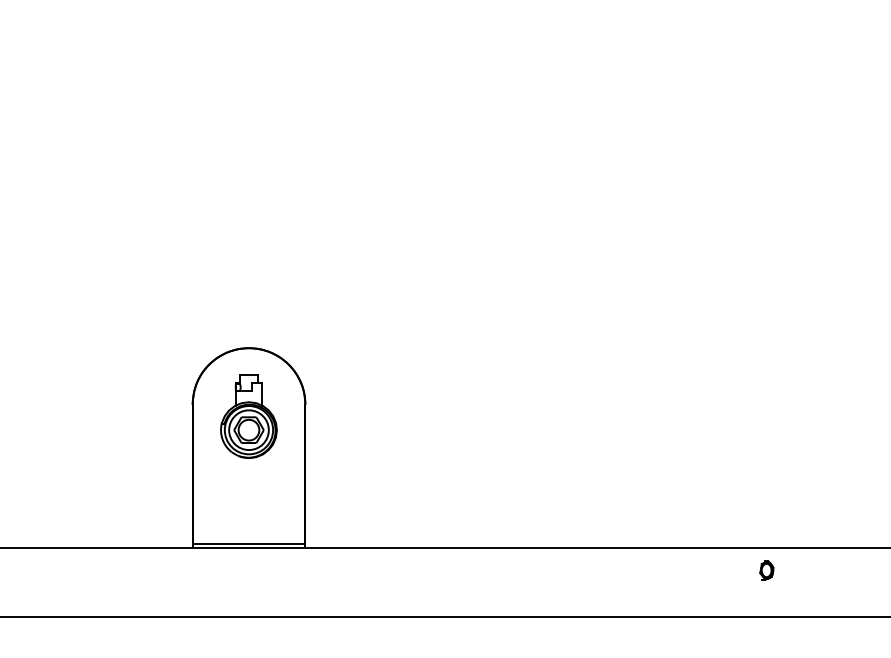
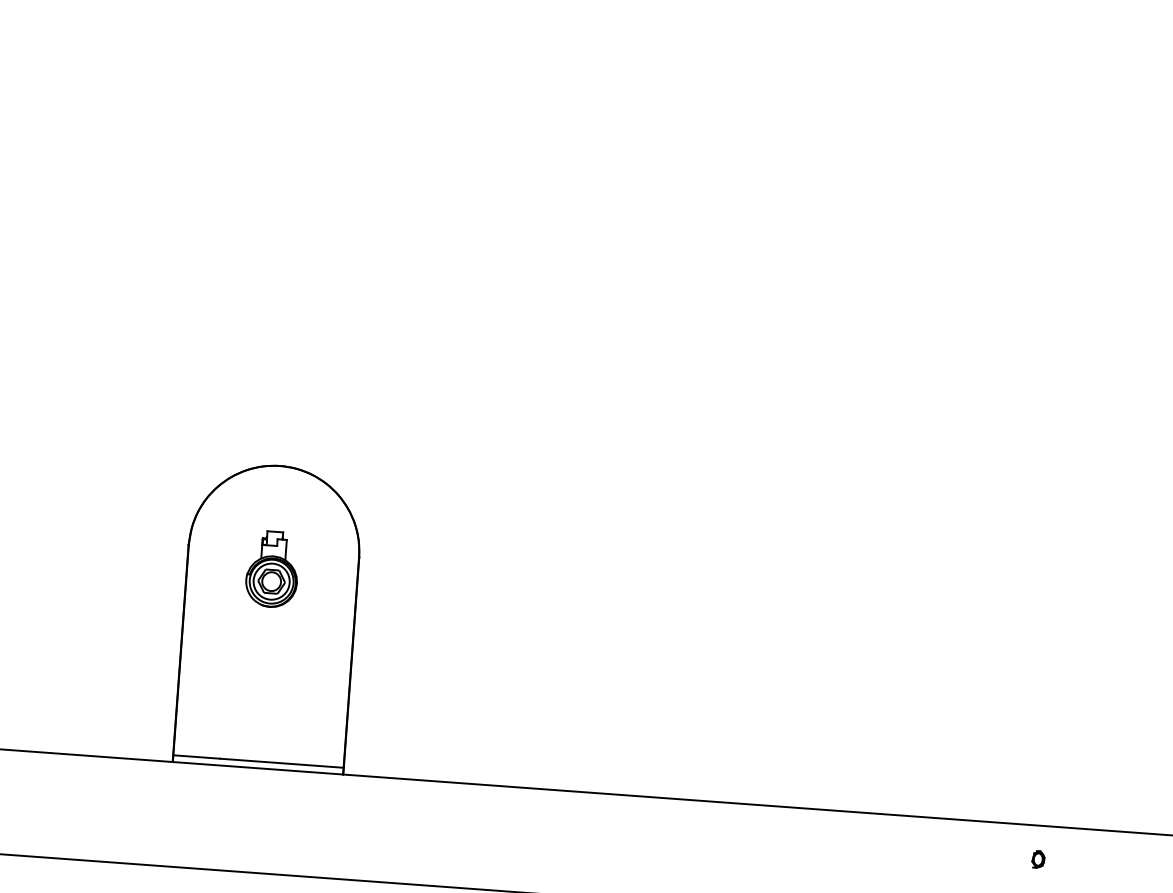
part: (248, 416) -> (271, 569), size x0.6
part: (766, 570) -> (1037, 859), size x0.6

